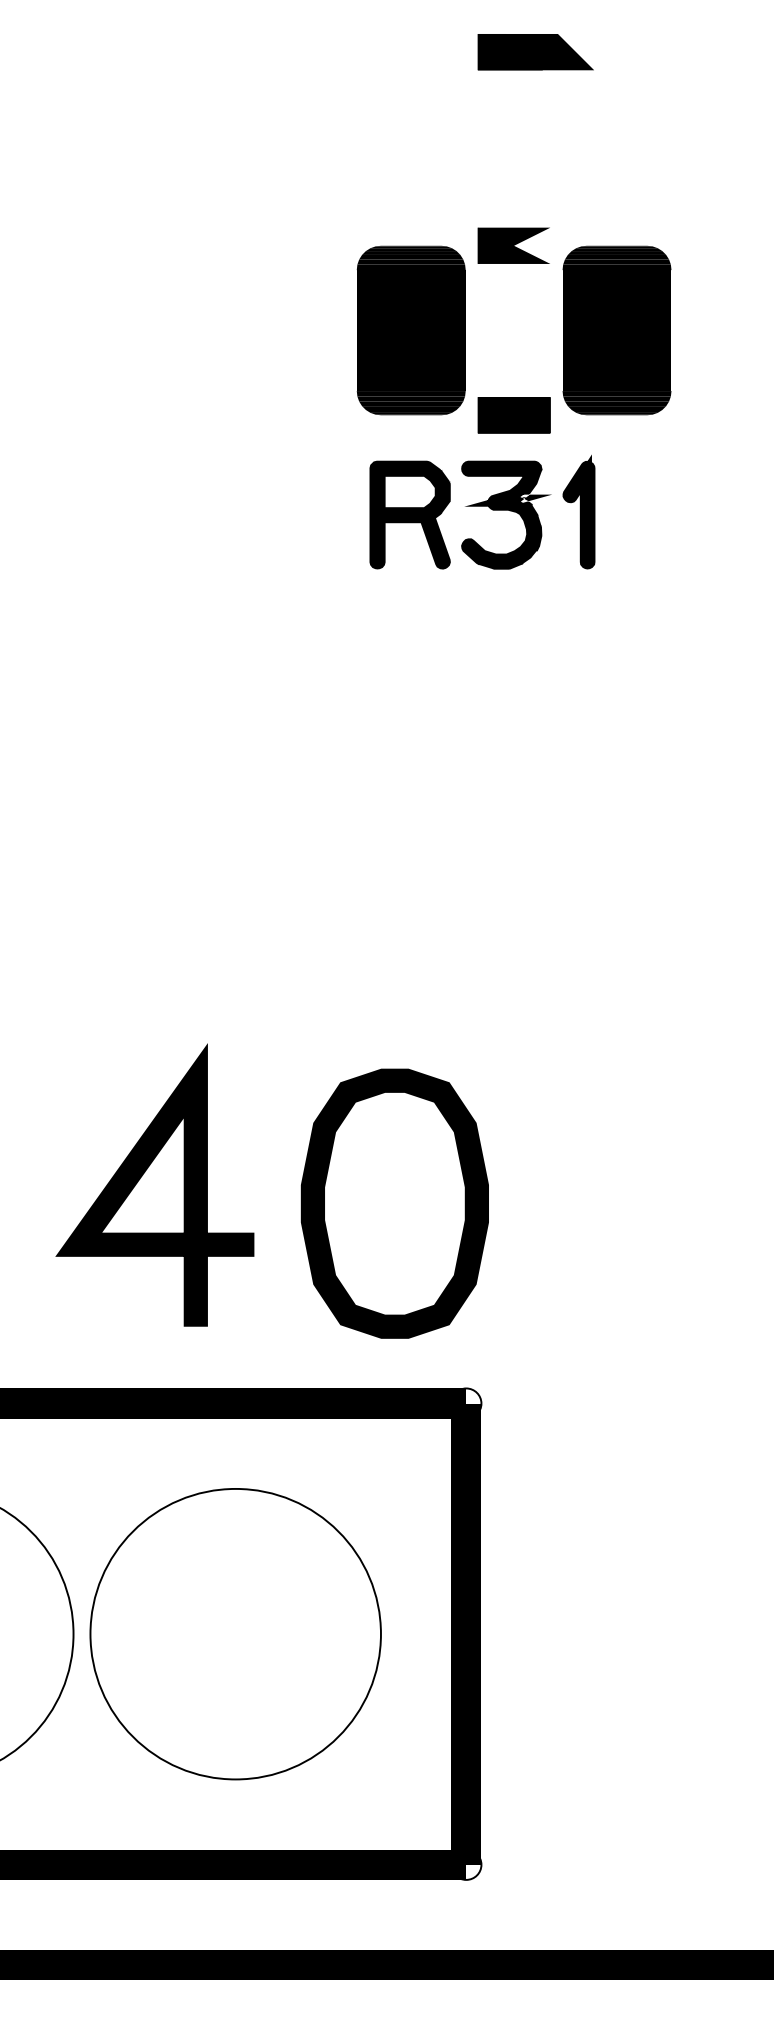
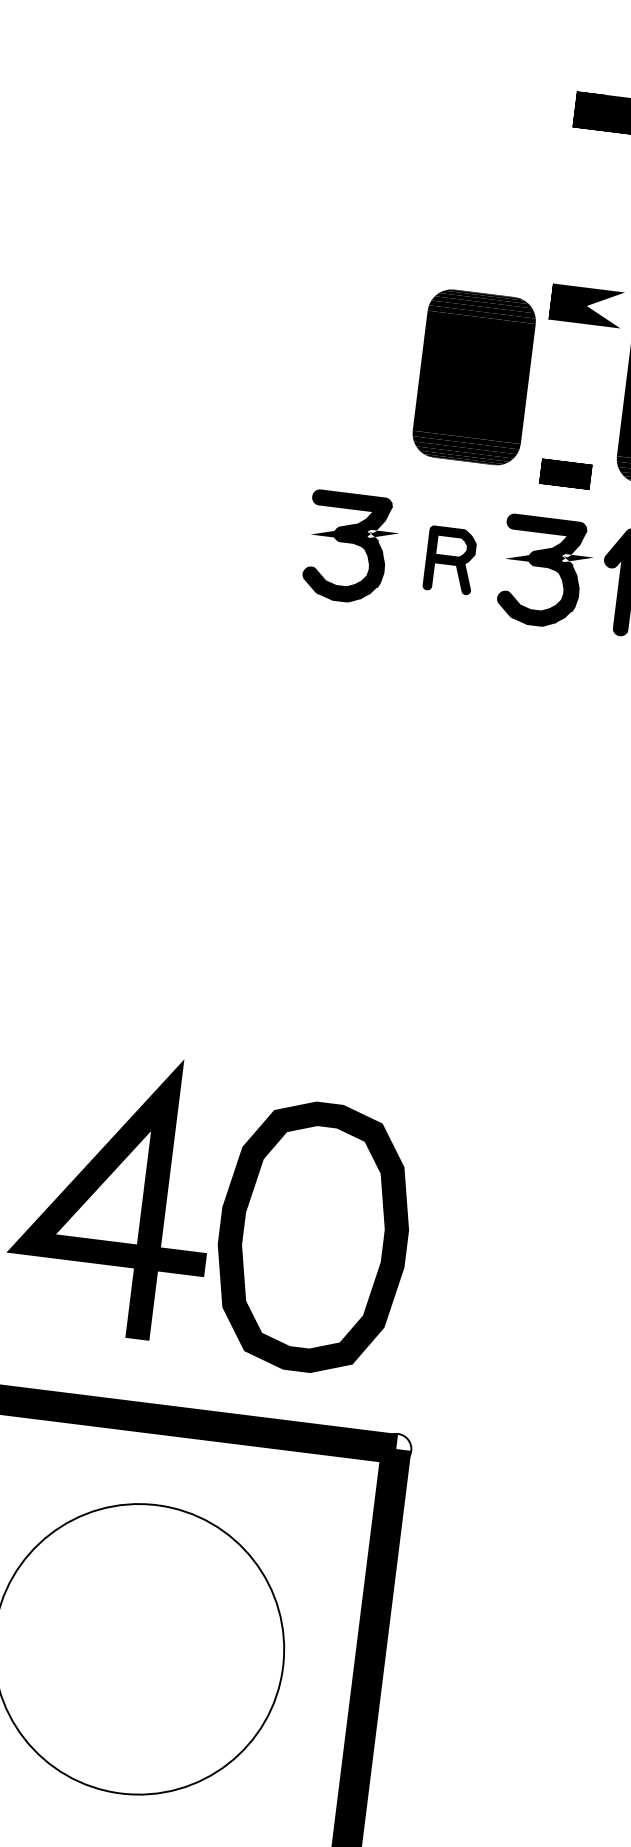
part: (513, 415) -> (565, 474), size x0.7
part: (310, 514) -> (351, 547), added
part: (409, 514) -> (449, 559), size x0.6
part: (394, 1203) -> (313, 1237), moved

